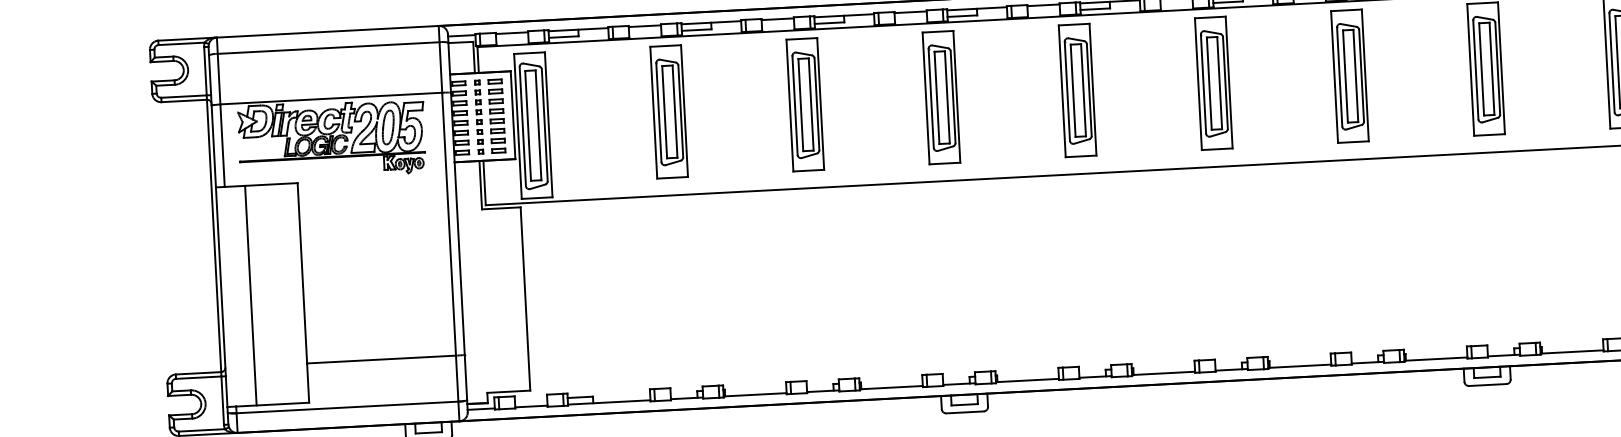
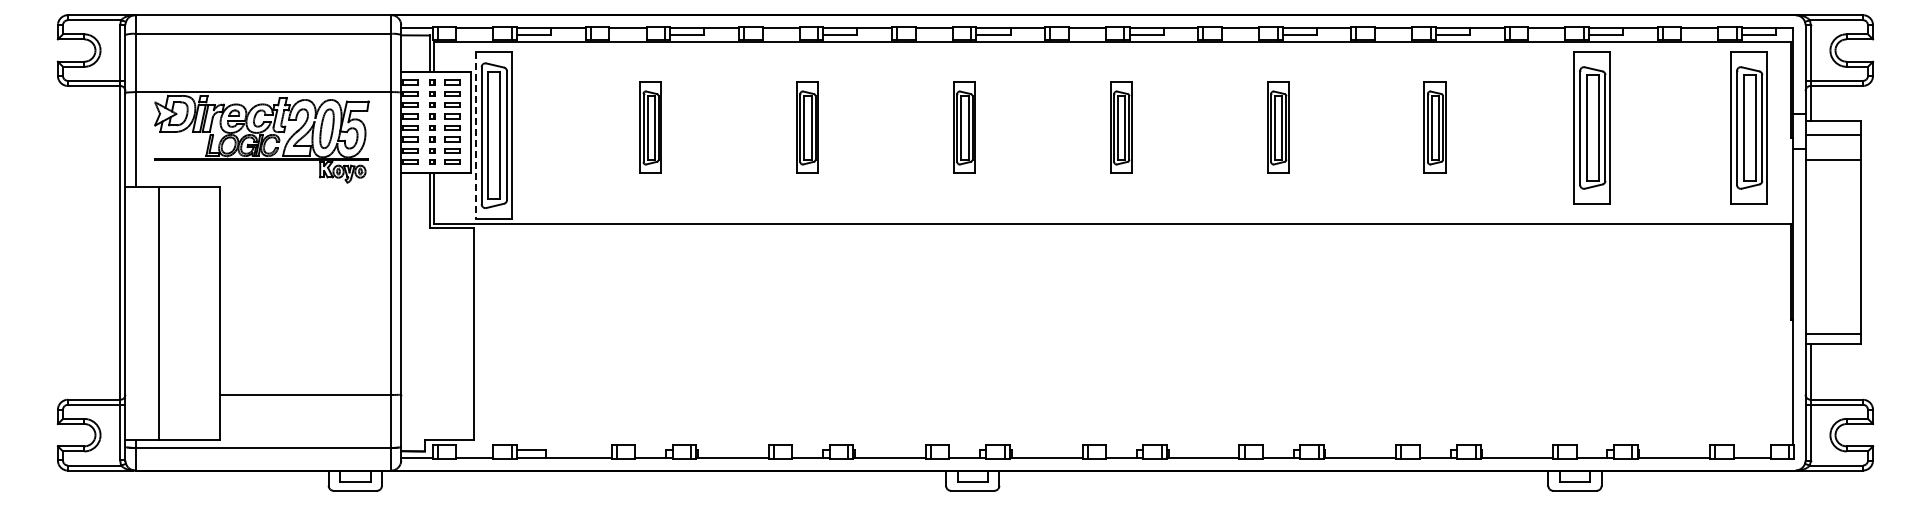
part: (1349, 76) -> (1434, 127), size x0.6
part: (1214, 83) -> (1278, 127), size x0.6
part: (1077, 90) -> (1121, 127), size x0.6
part: (941, 97) -> (964, 127), size x0.6
part: (805, 104) -> (807, 127), size x0.6
part: (668, 111) -> (650, 127), size x0.6
line: (518, 126) -> (476, 135), solid -> dashed

